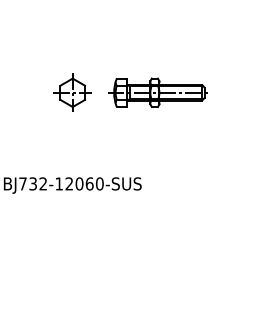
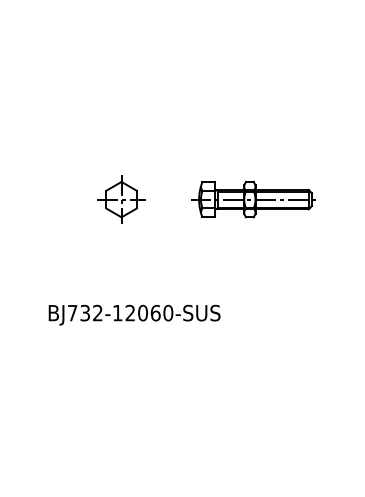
part: (72, 92) -> (121, 199), moved
part: (157, 92) -> (253, 199), moved

